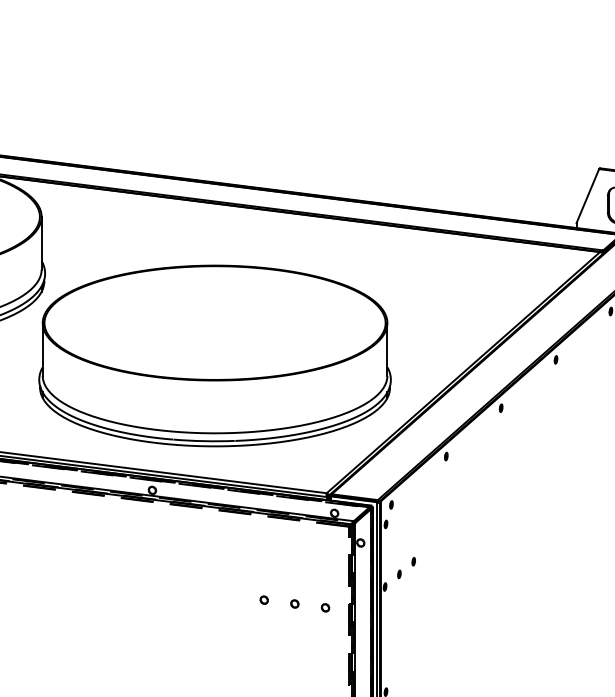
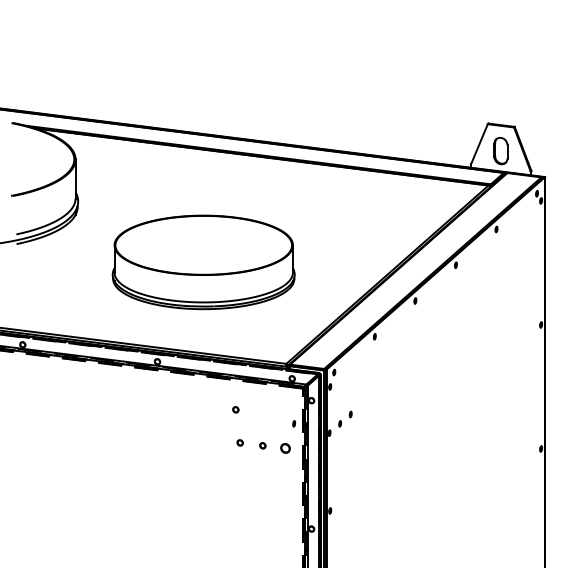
part: (214, 356) -> (203, 262), size x0.7
part: (257, 554) -> (235, 409), added
part: (336, 573) -> (293, 423), added
part: (325, 607) -> (285, 448), size x1.6

